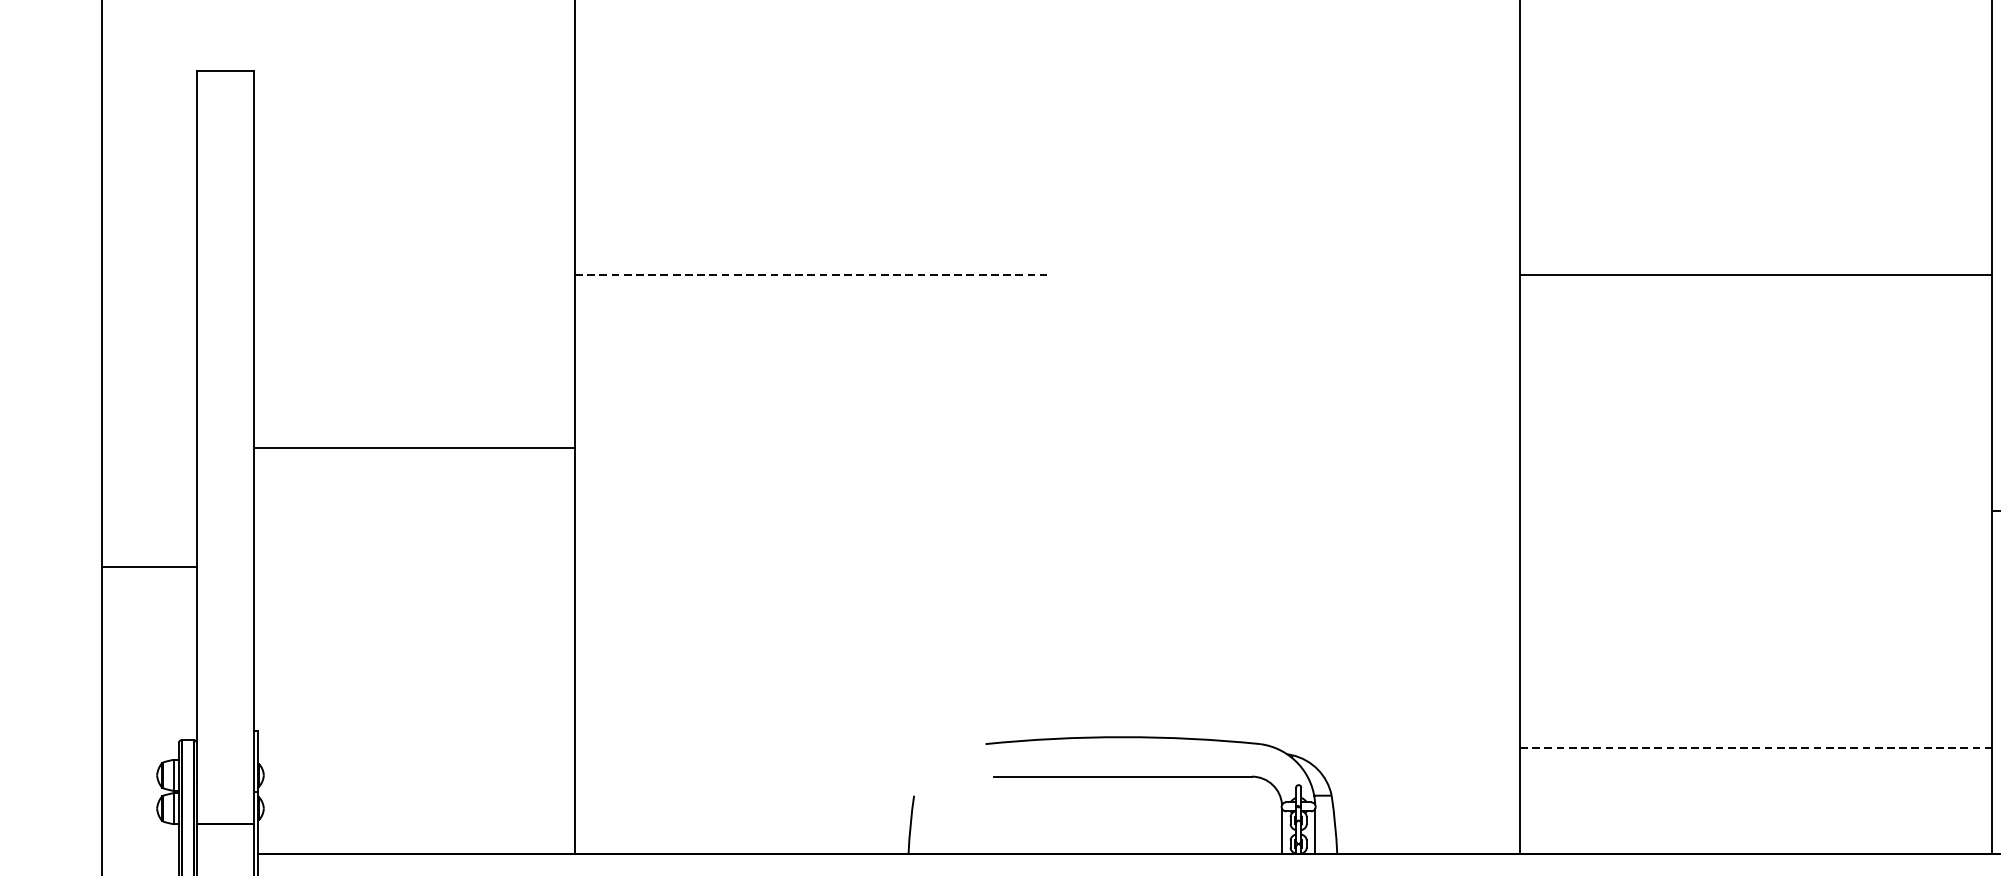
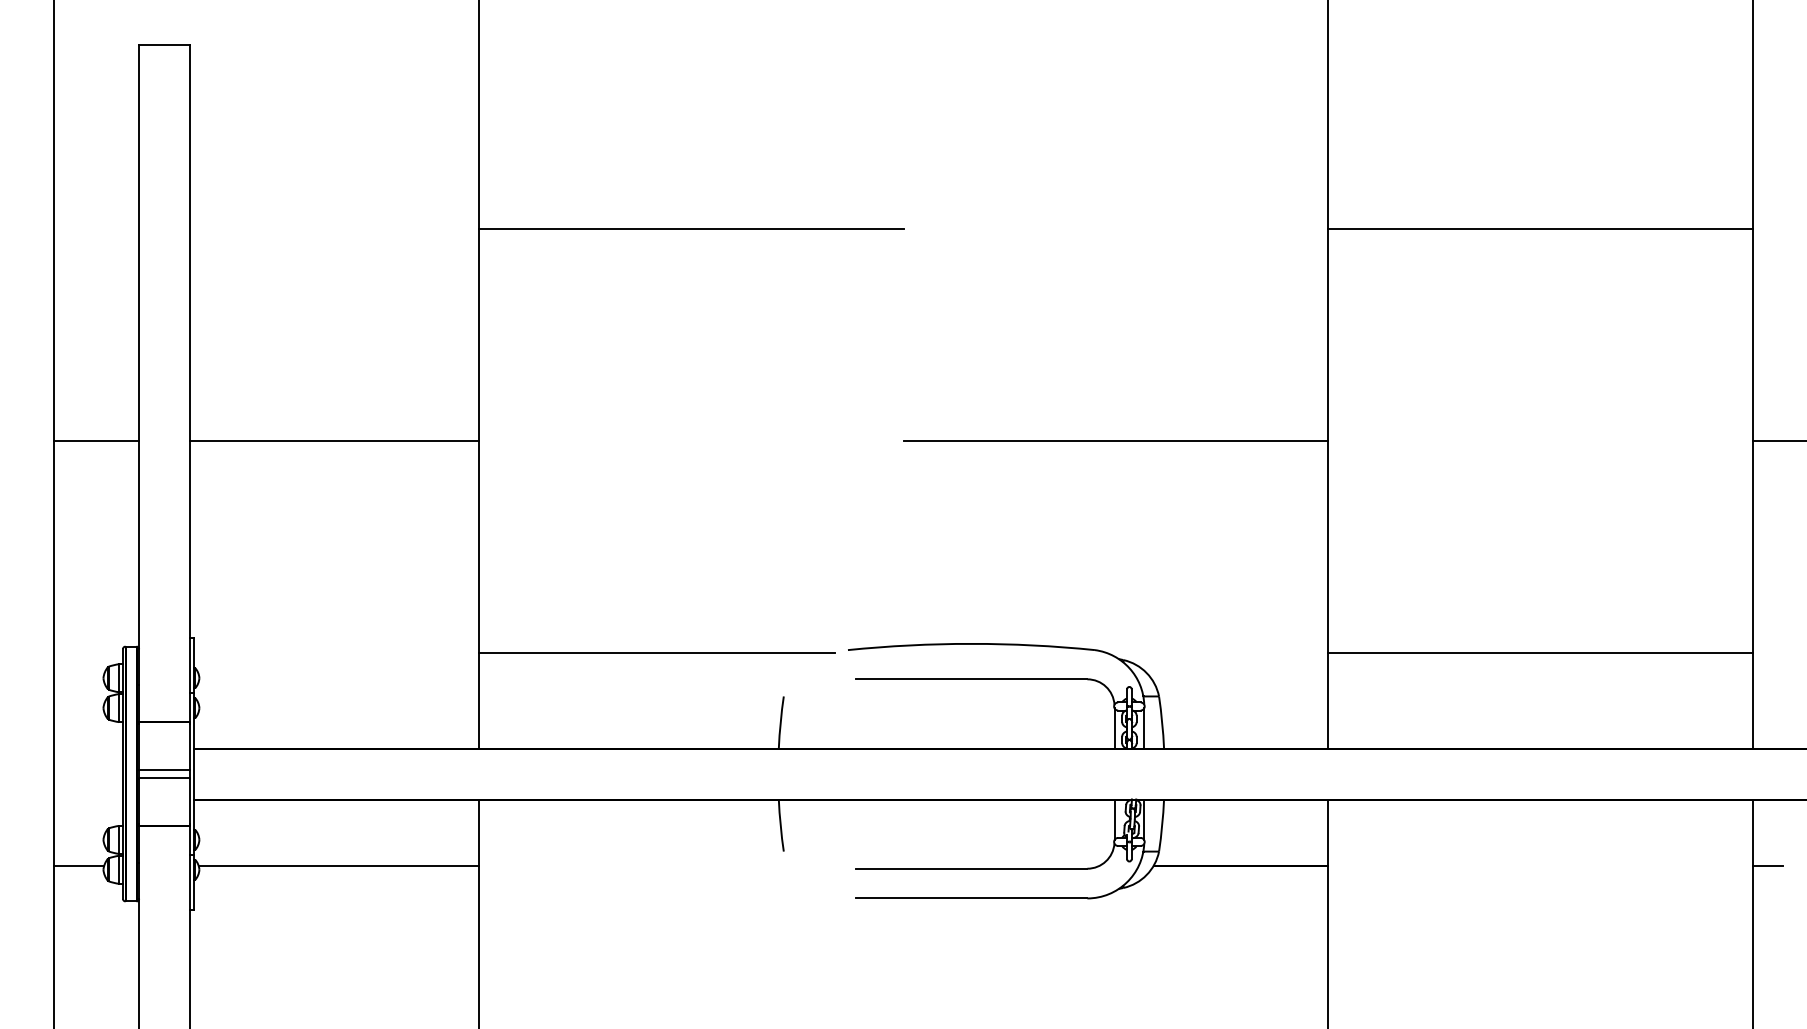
line: (811, 274) -> (691, 228), dashed -> solid
line: (414, 448) -> (334, 441), moved
line: (1283, 511) -> (1115, 441), added
line: (149, 567) -> (96, 441), moved
line: (772, 747) -> (656, 653), added
line: (1756, 747) -> (1540, 653), dashed -> solid

